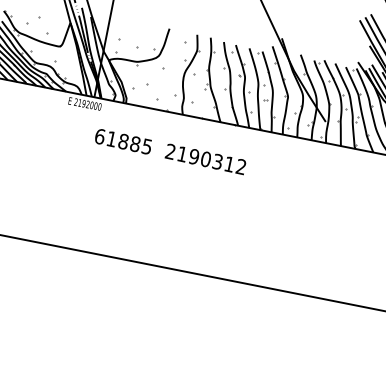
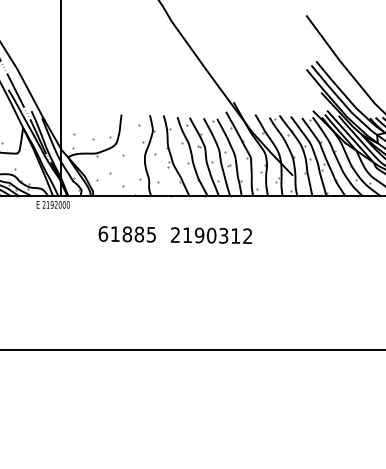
text: (169, 150) -> (174, 234), moved

